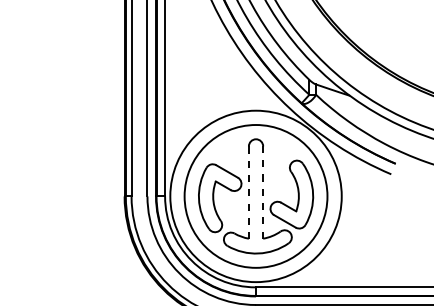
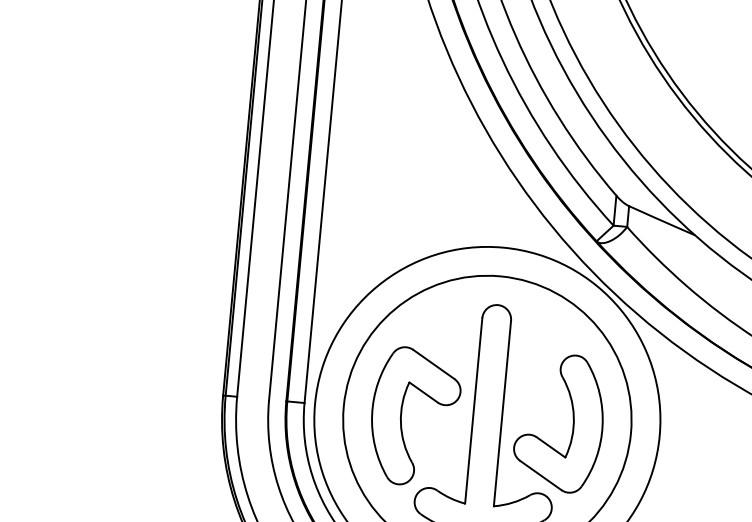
line: (263, 192) -> (503, 413), dashed -> solid
line: (248, 193) -> (472, 412), dashed -> solid

